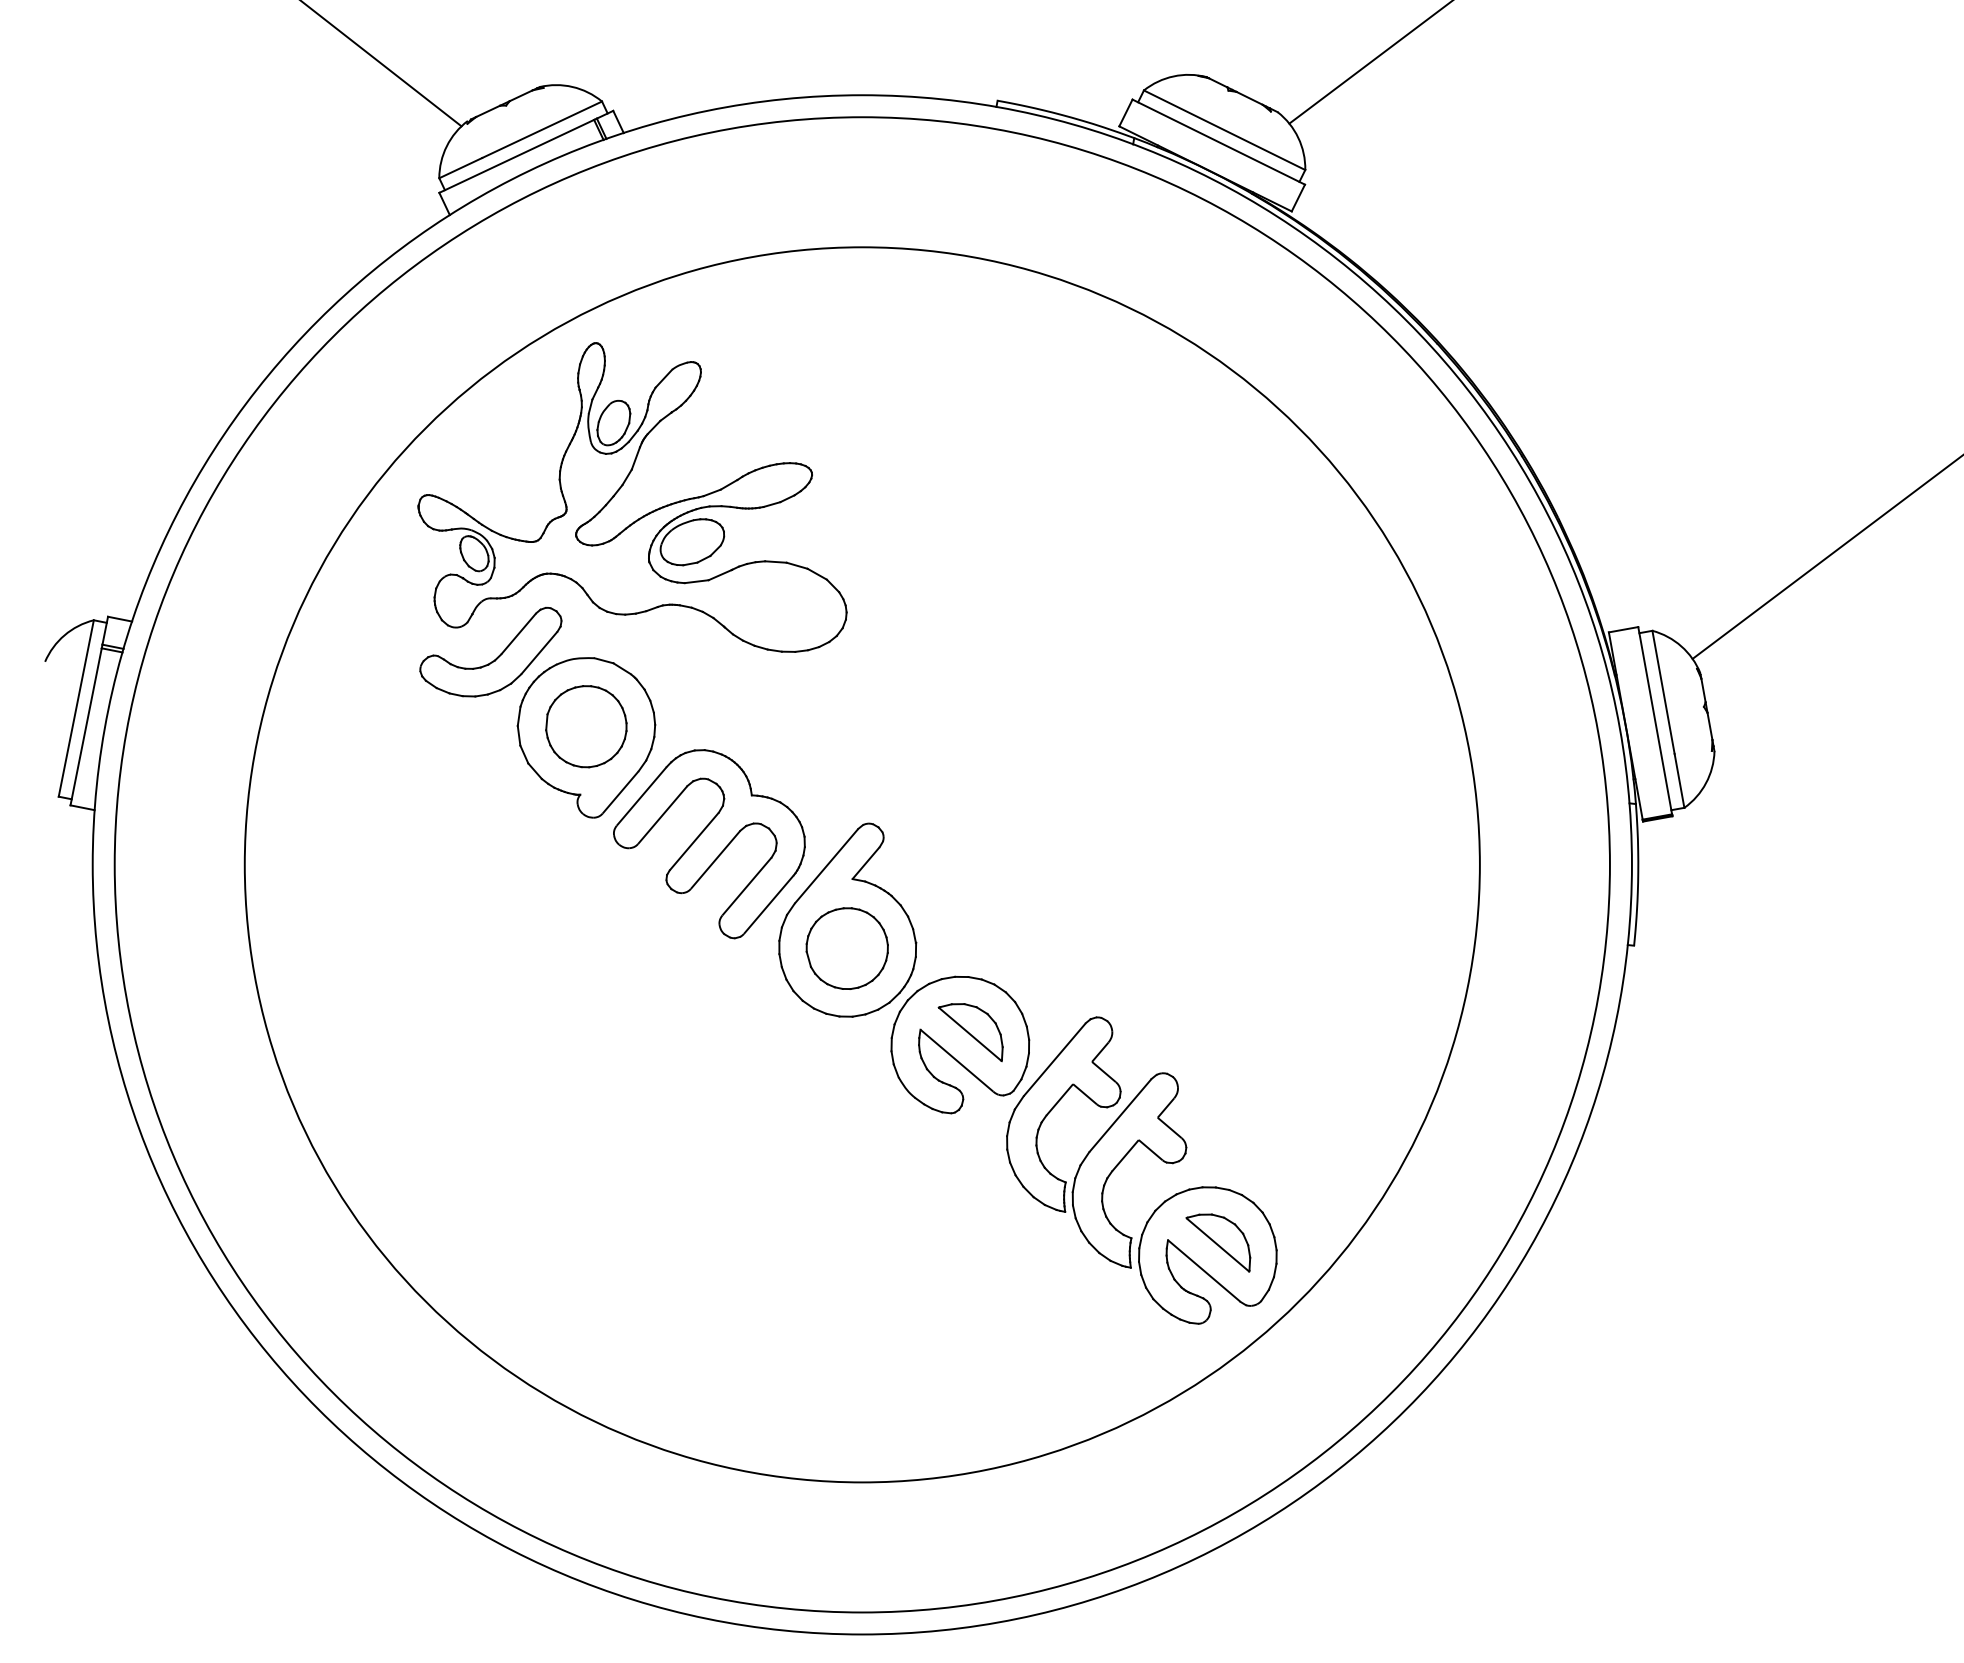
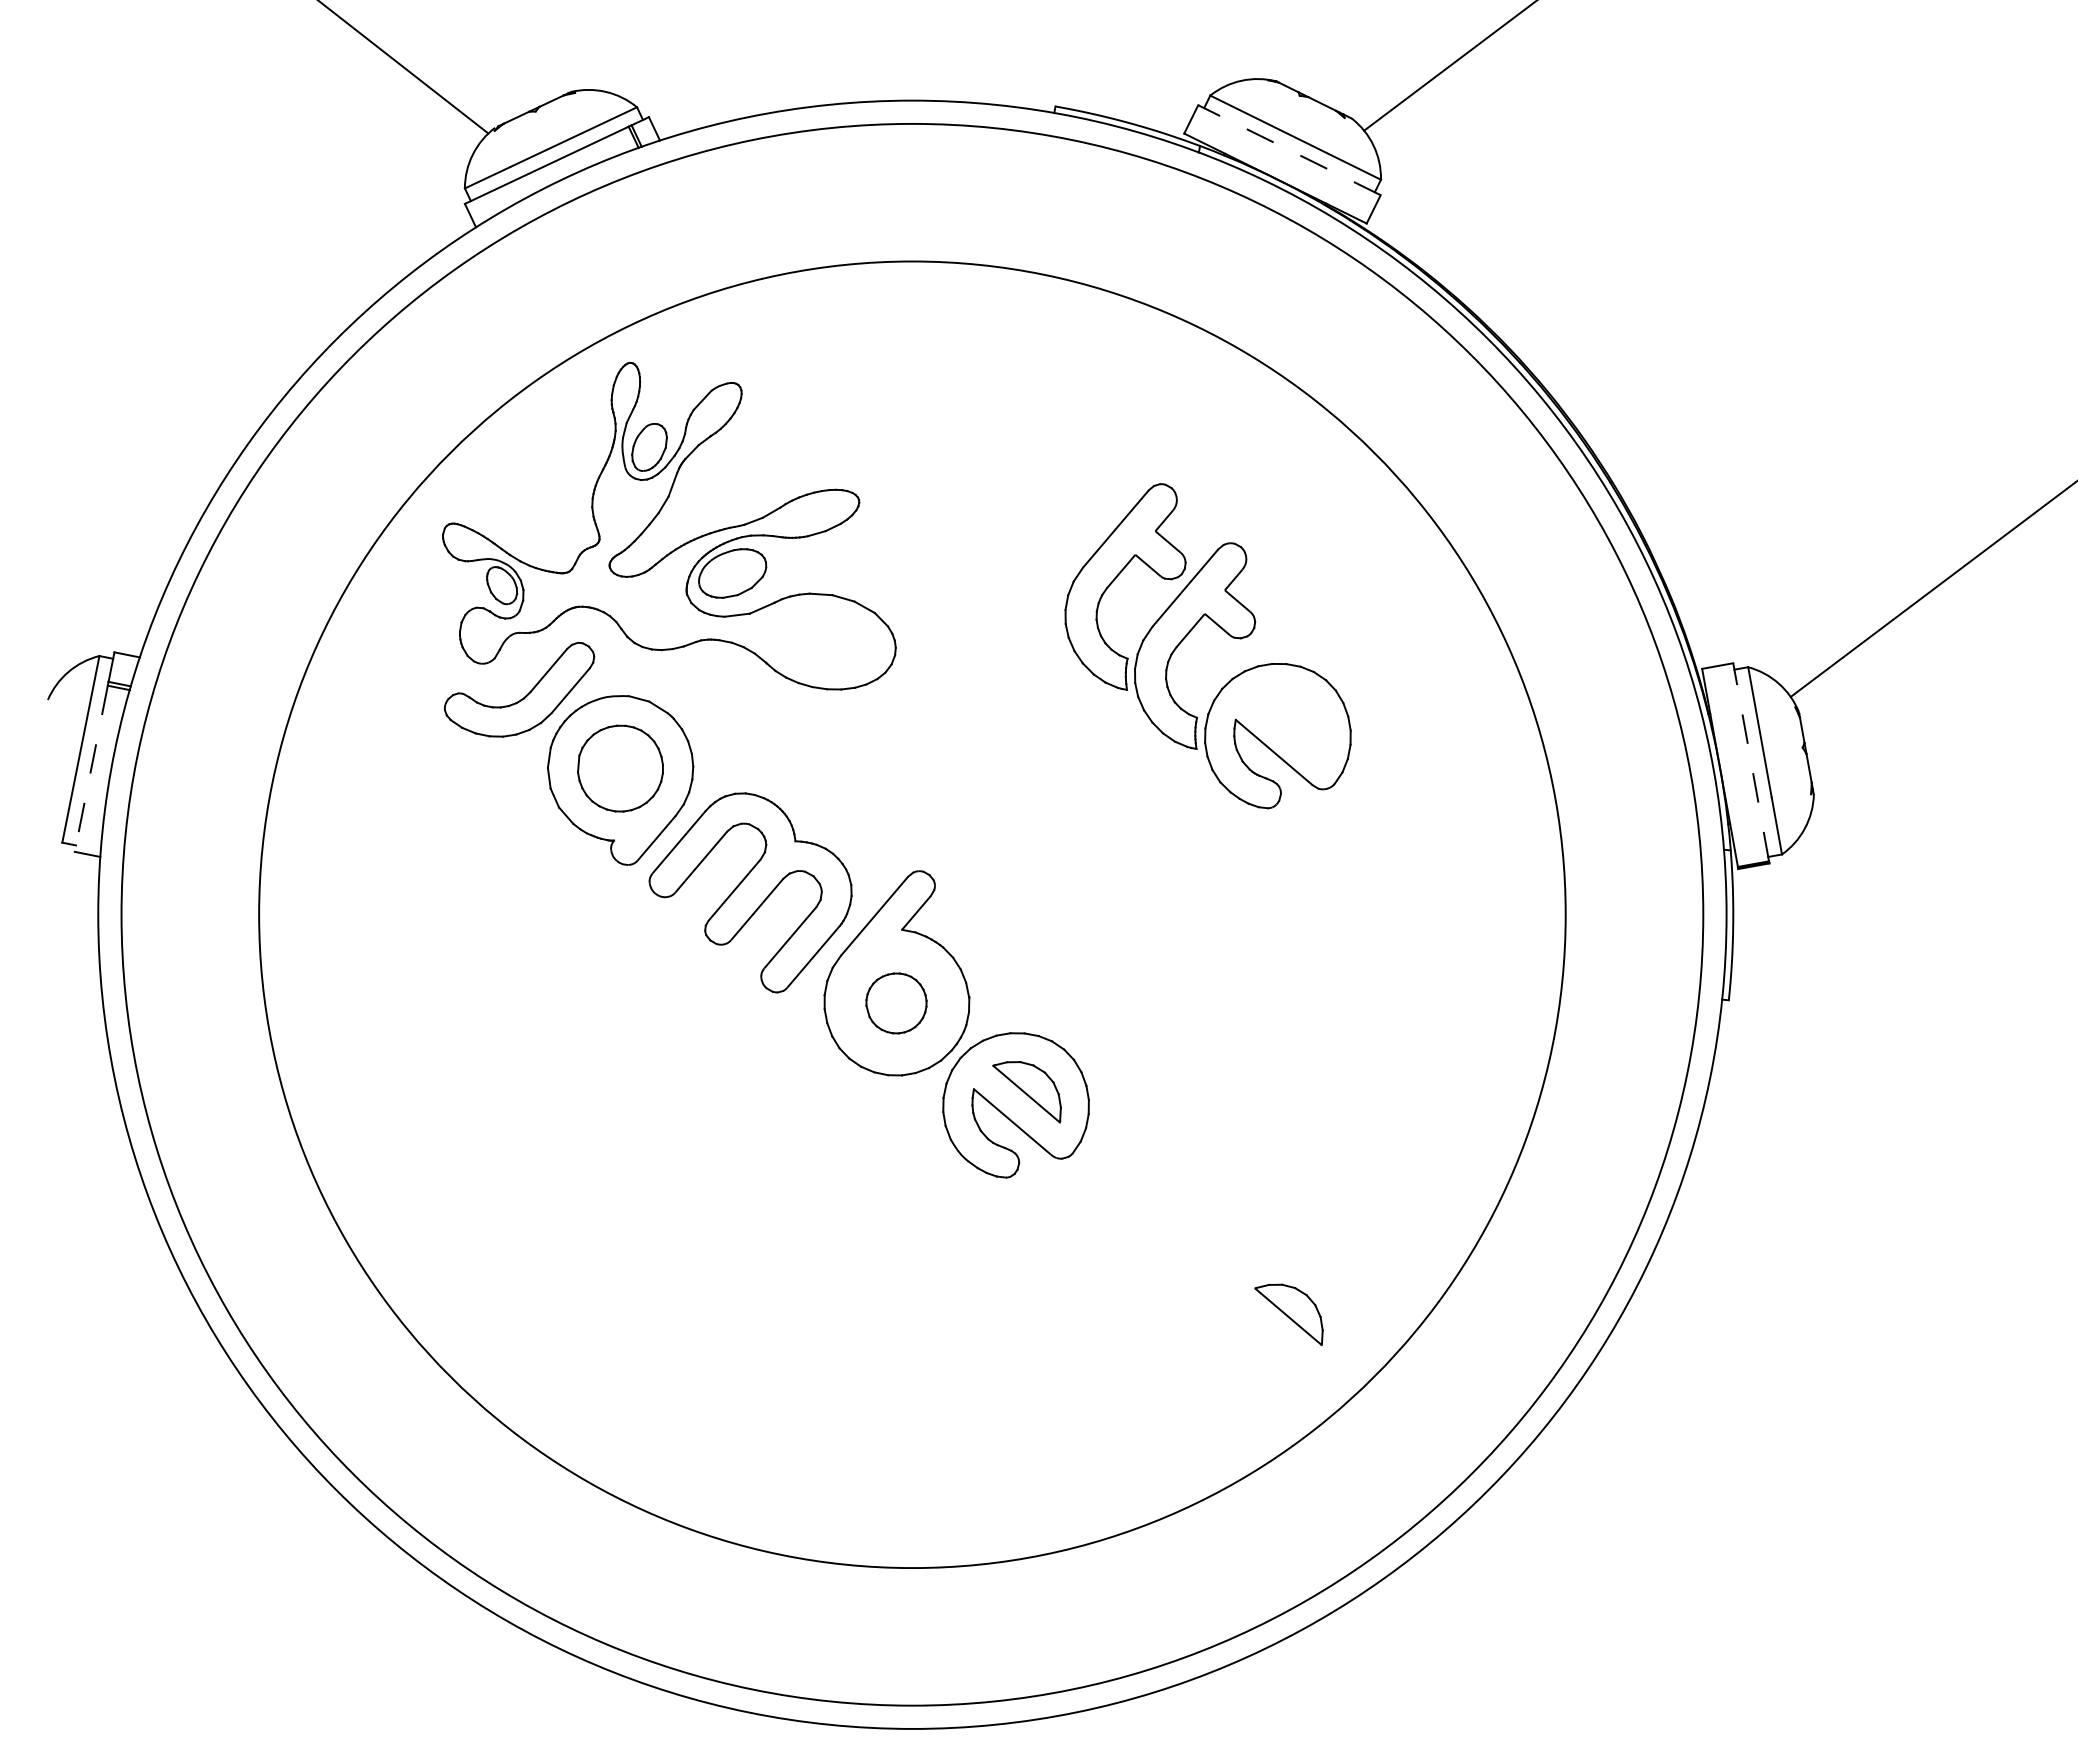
line: (1218, 142) -> (1289, 150), solid -> dashed
line: (1655, 720) -> (1751, 762), solid -> dashed
line: (86, 726) -> (91, 768), solid -> dashed
part: (847, 948) -> (896, 1003), size x0.7
part: (1155, 1155) -> (1222, 630), moved

